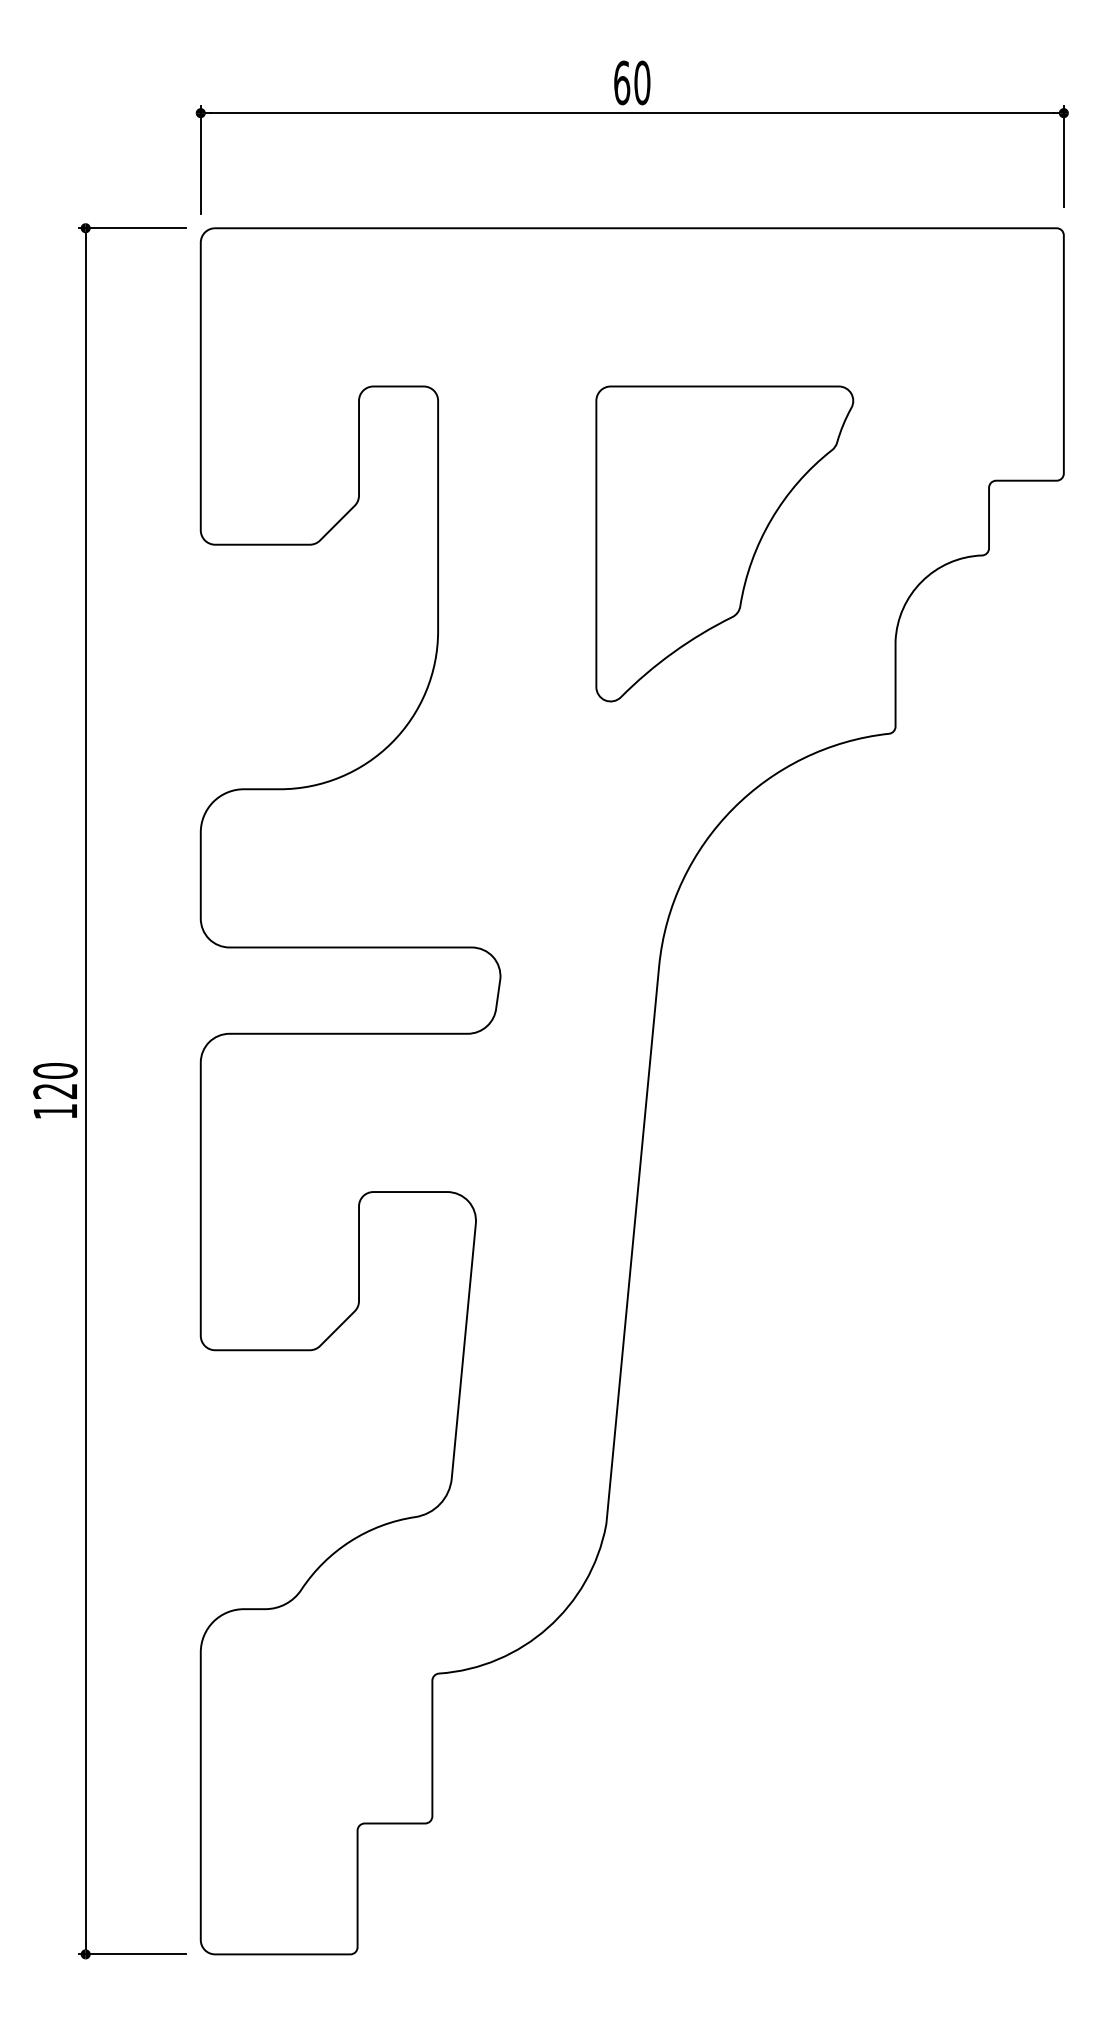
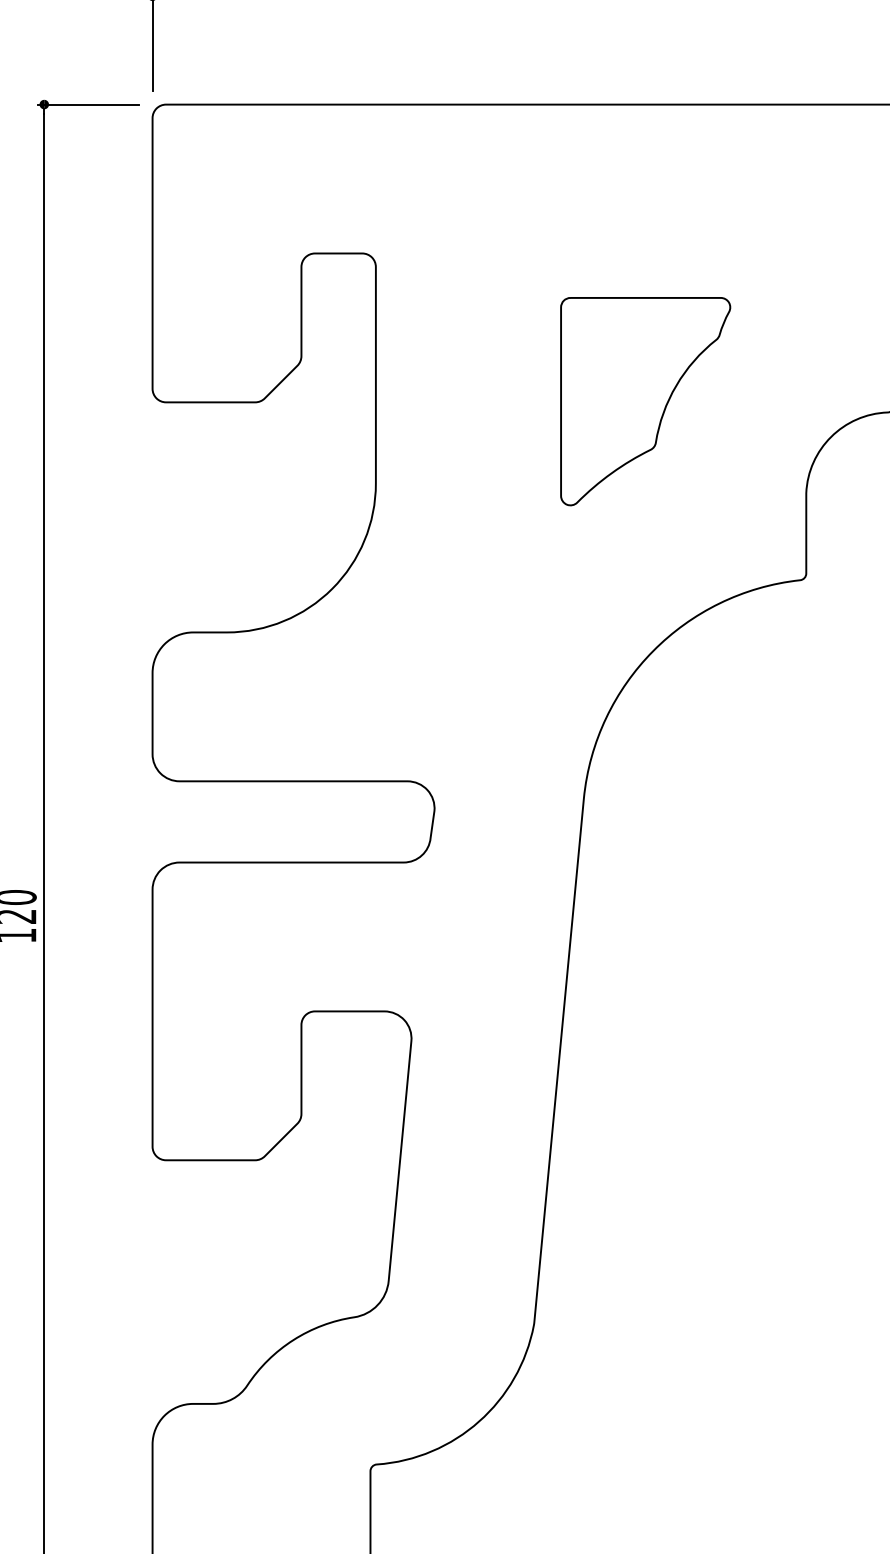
part: (724, 543) -> (645, 401), size x0.7

